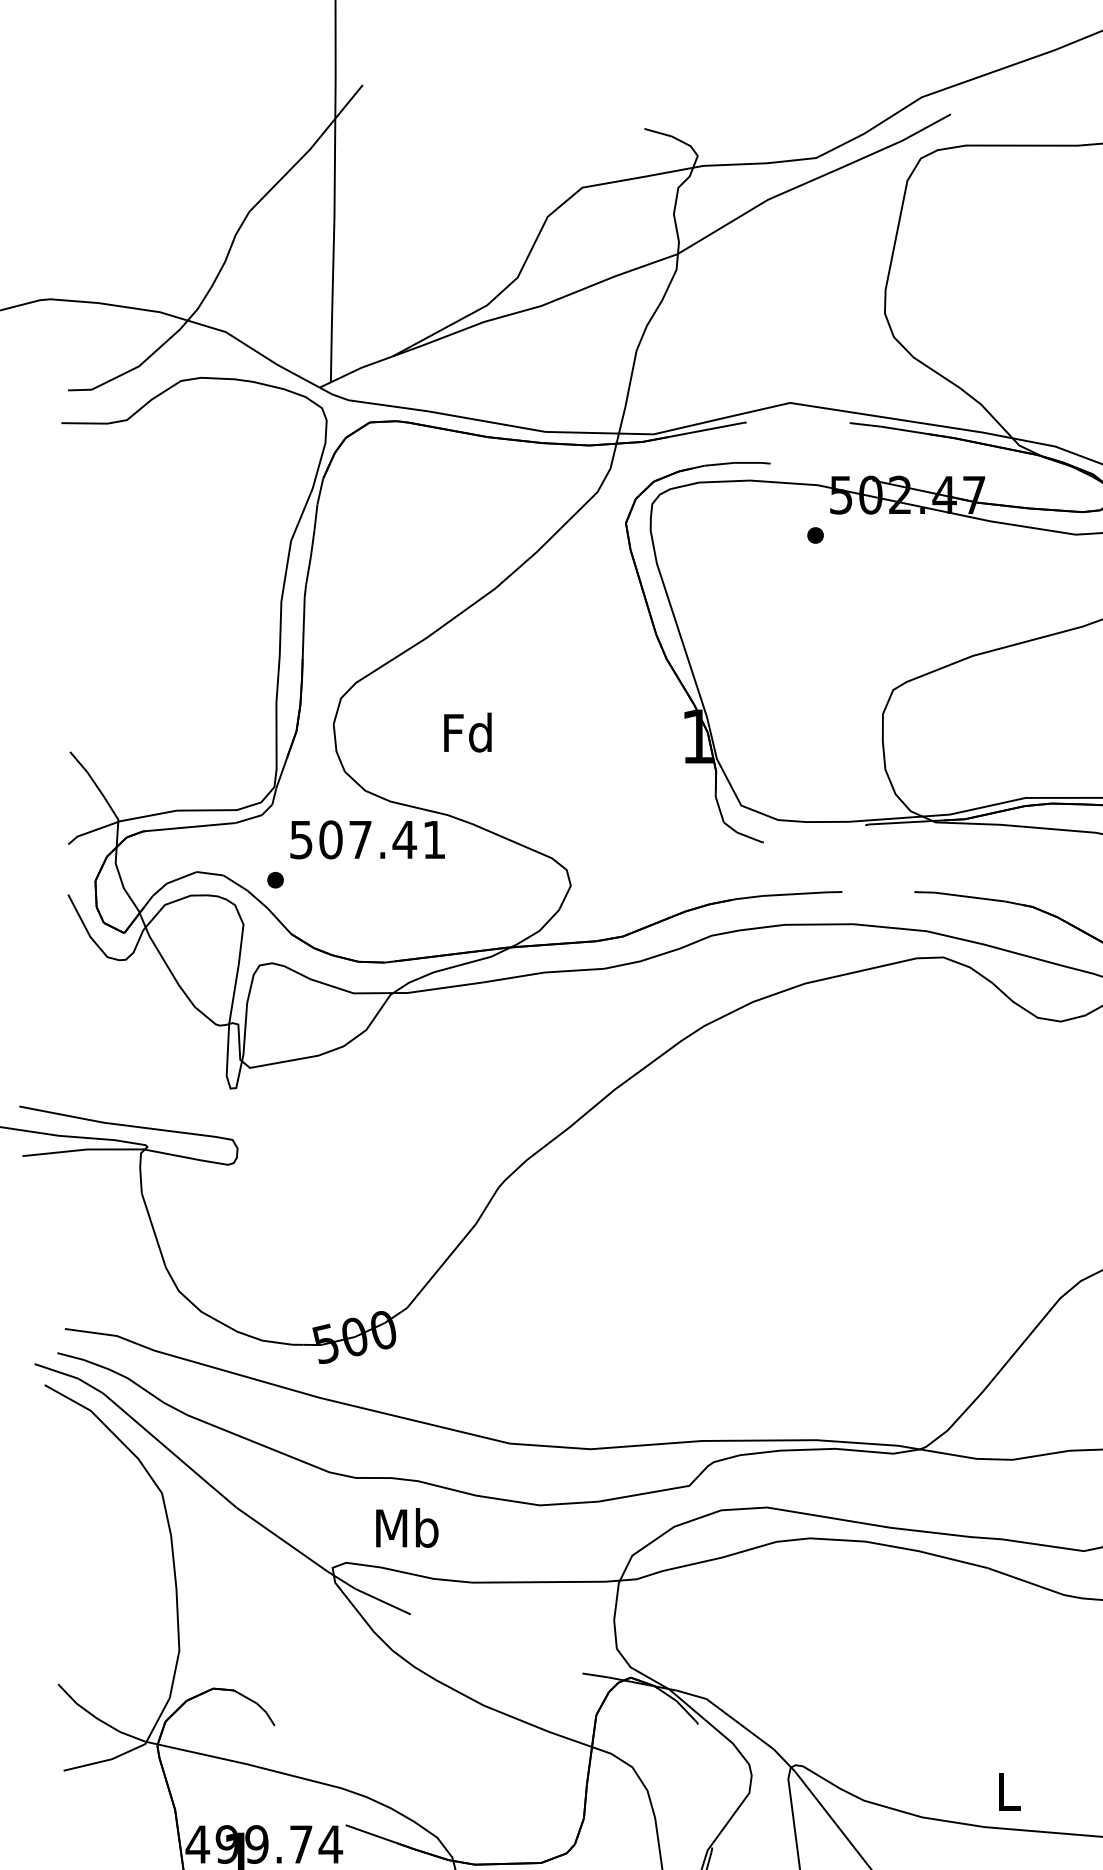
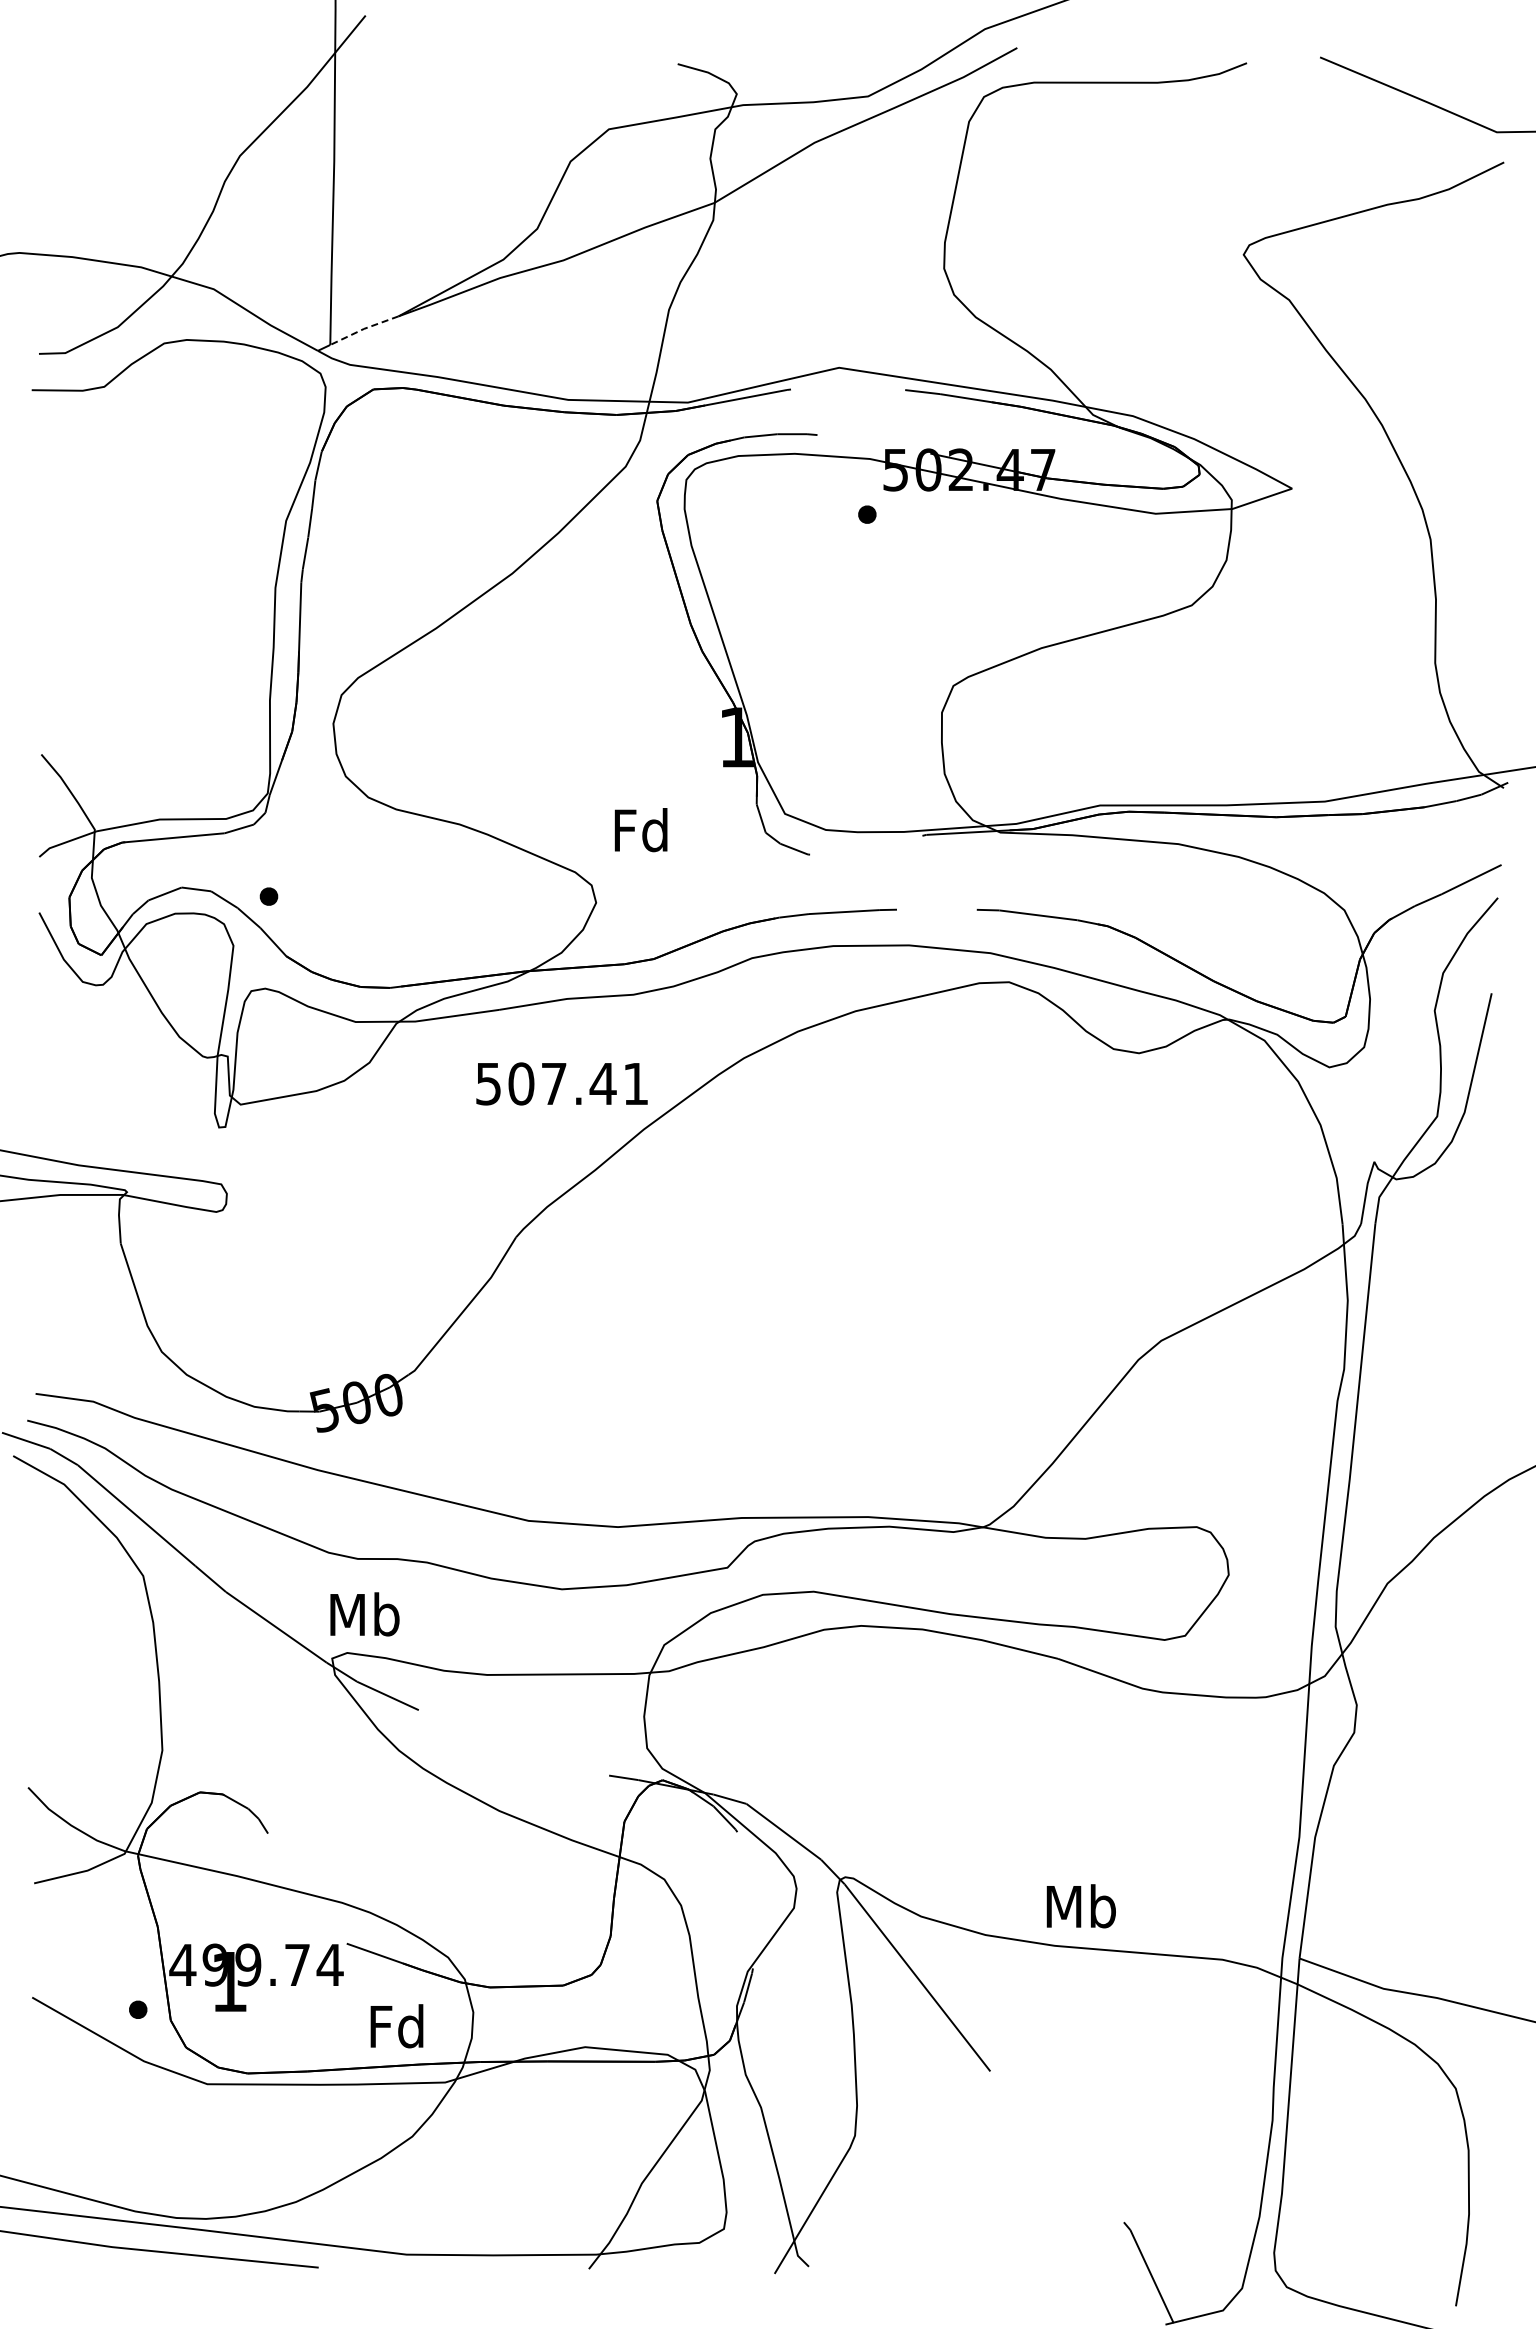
line: (361, 367) -> (364, 328), solid -> dashed
text: (467, 732) -> (640, 830), moved
text: (367, 839) -> (561, 1083), moved
text: (406, 1528) -> (364, 1614), moved
text: (1007, 1791) -> (1080, 1906), L -> Mb

